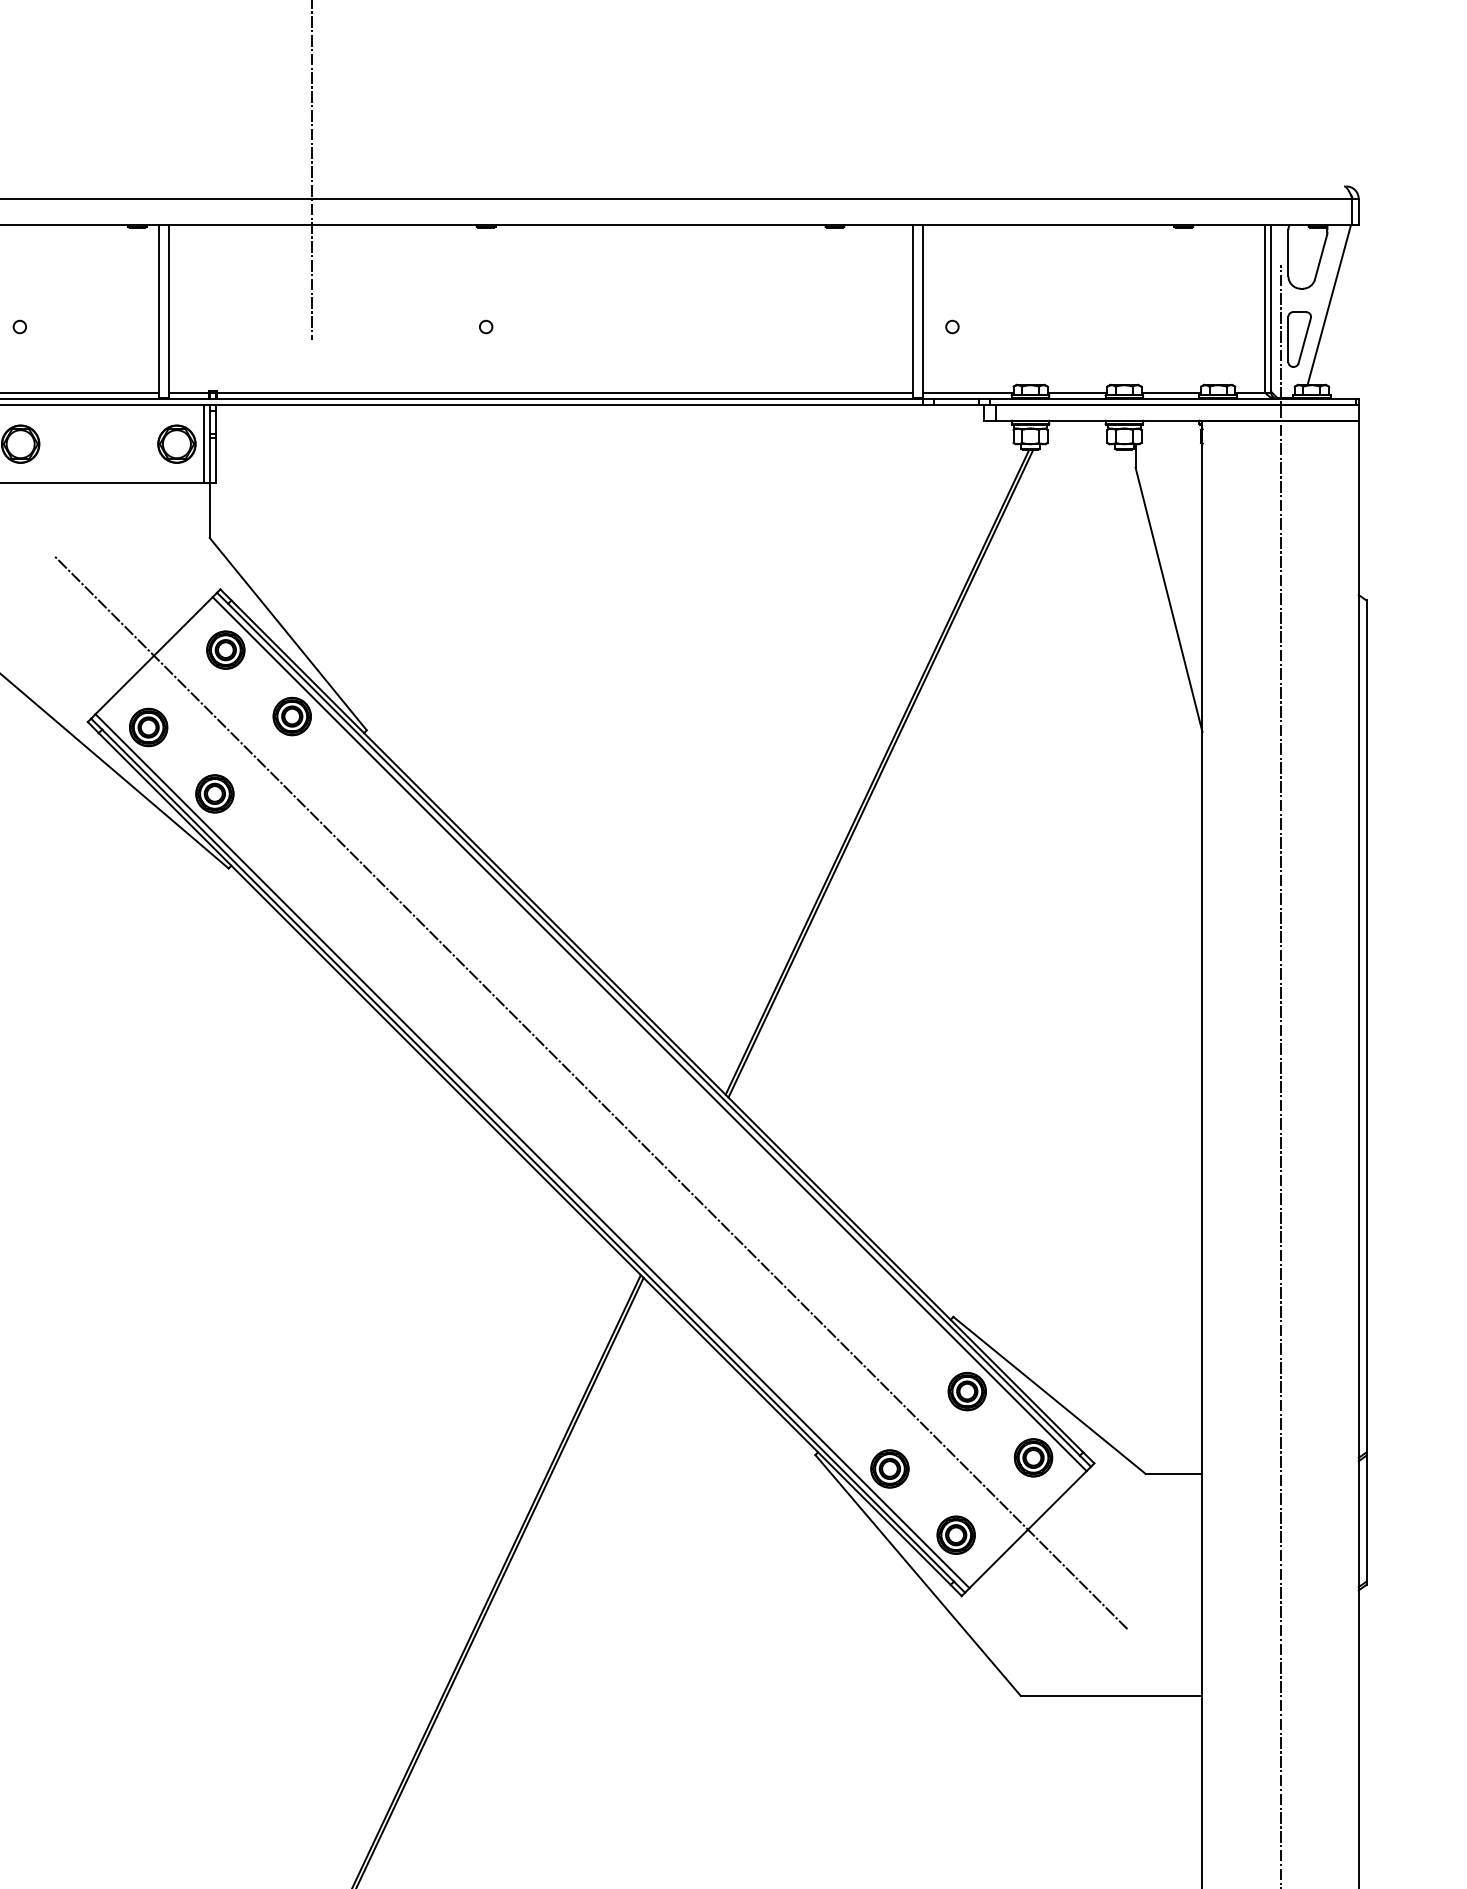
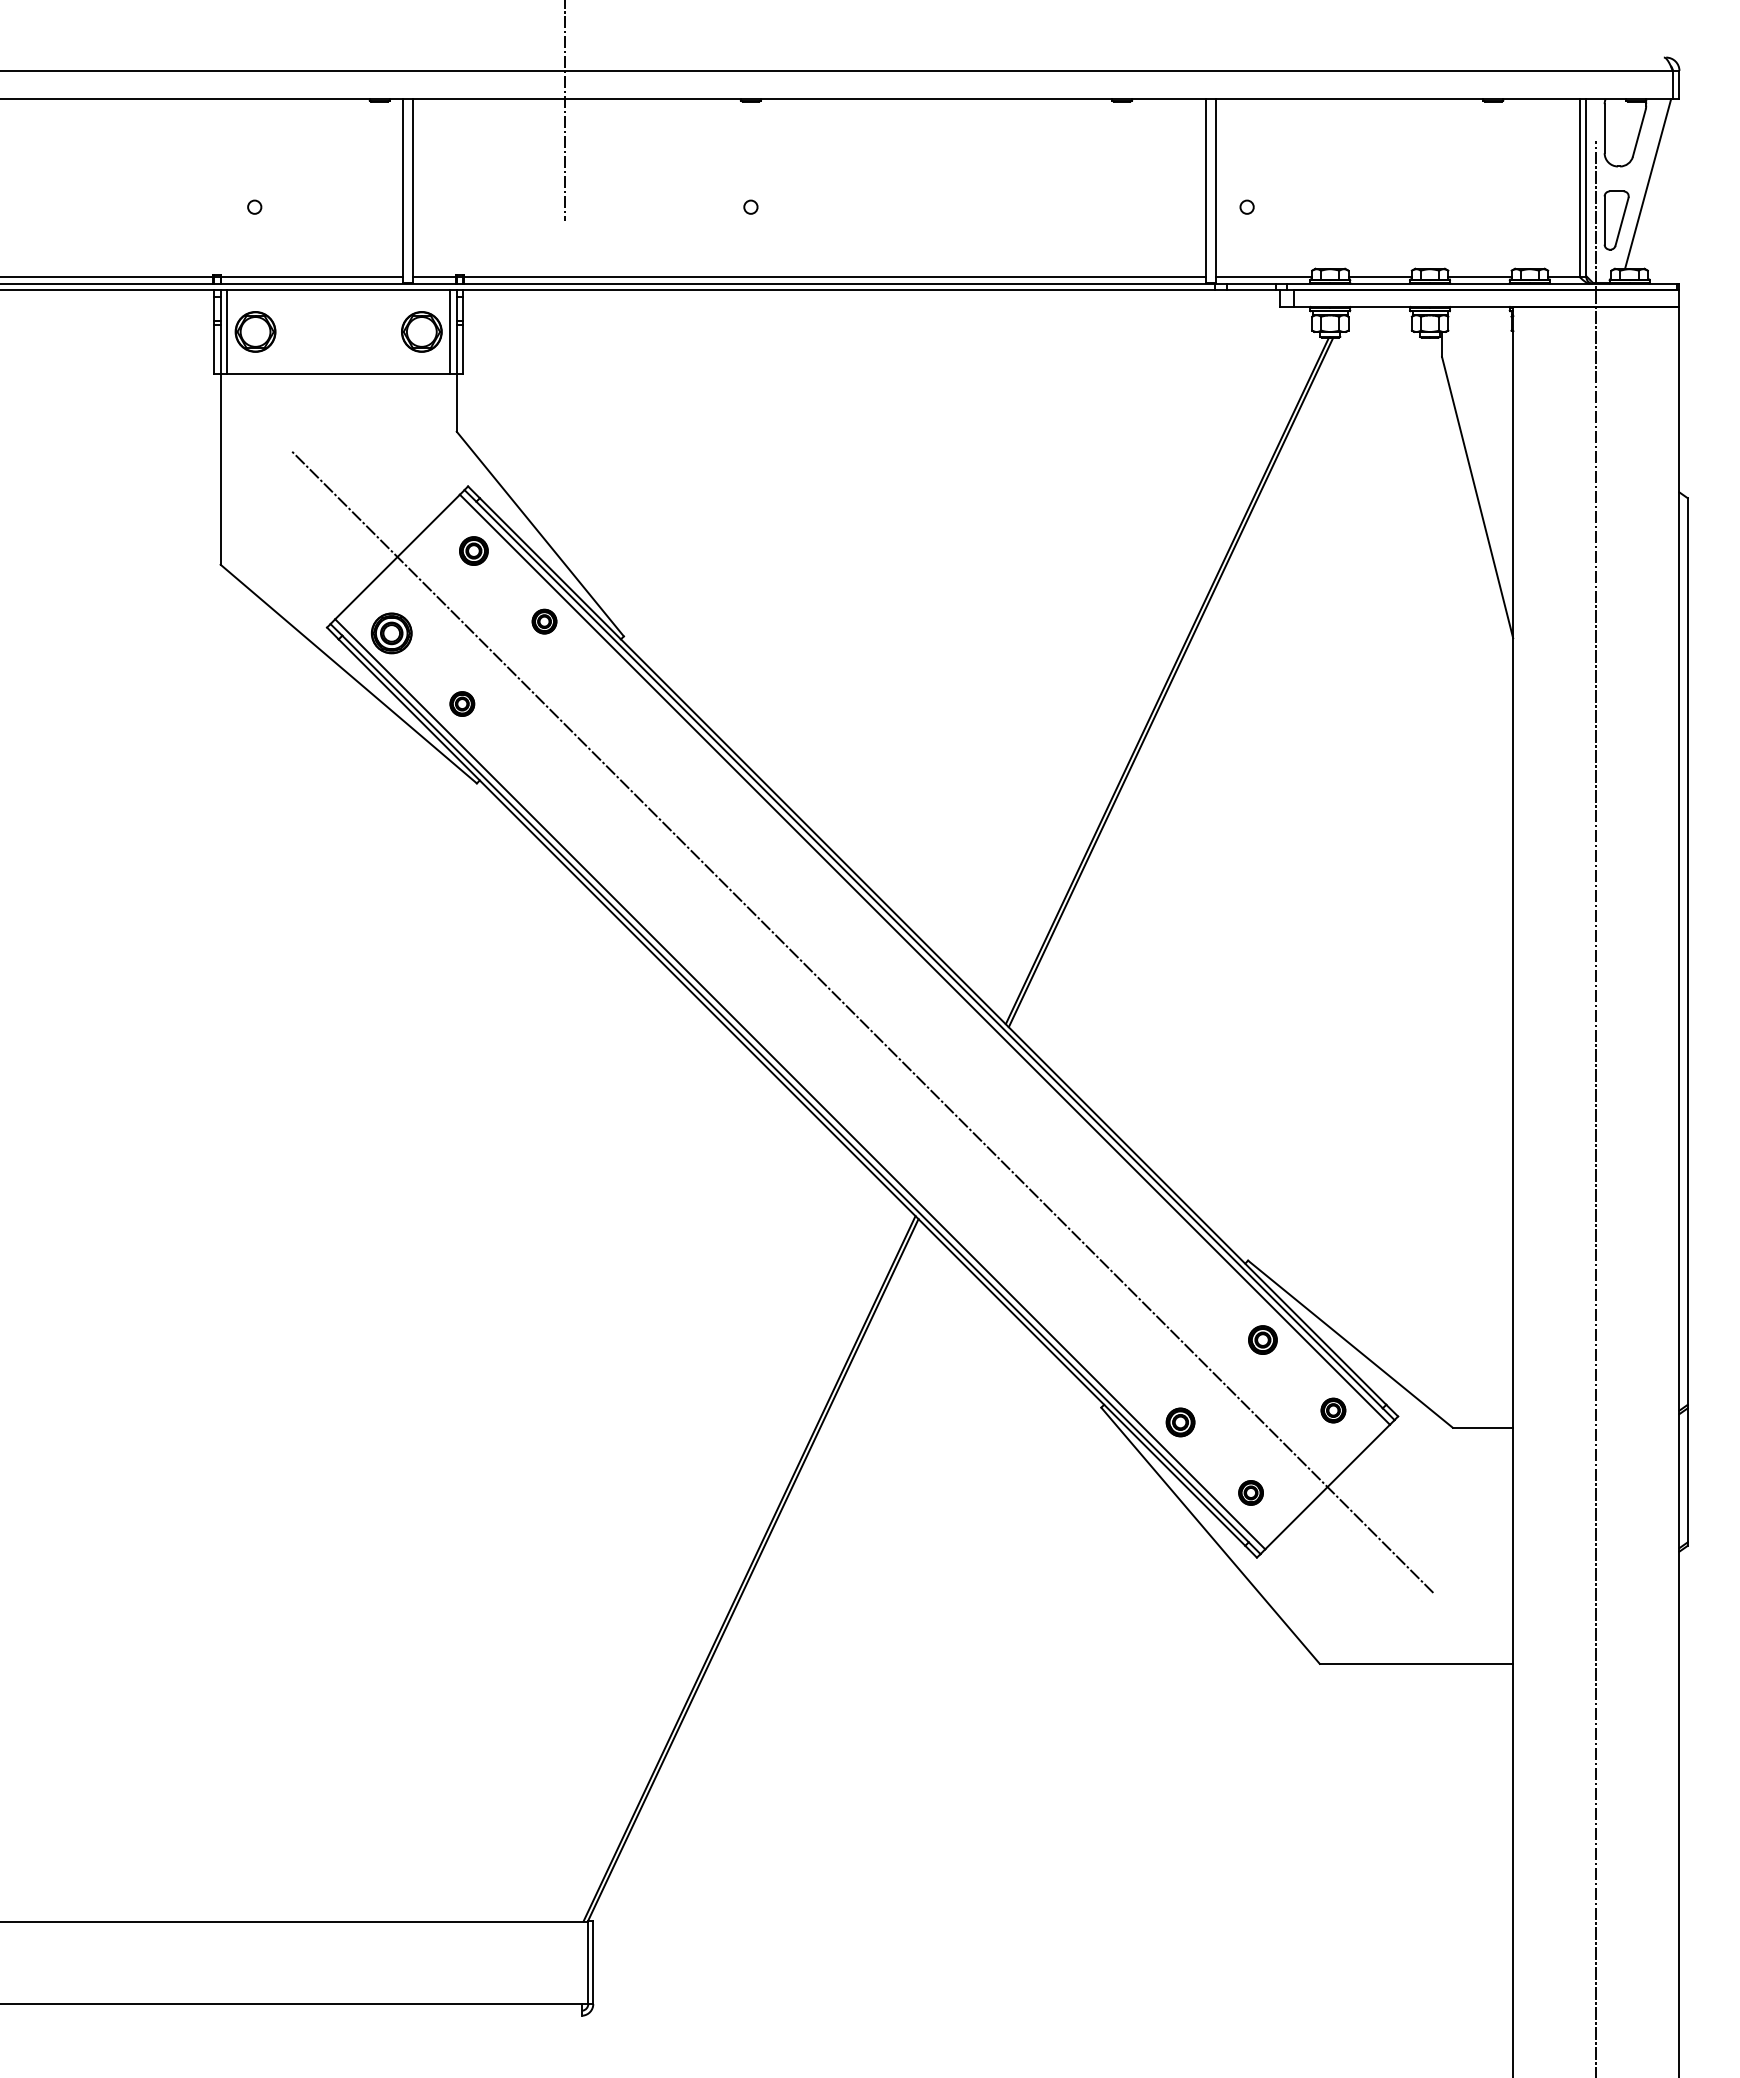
part: (225, 649) -> (473, 550), size x0.7
part: (292, 716) -> (544, 621), size x0.6
part: (215, 793) -> (462, 703), size x0.6
part: (966, 1391) -> (1262, 1339), size x0.7
part: (1033, 1457) -> (1333, 1410), size x0.6
part: (889, 1469) -> (1180, 1422), size x0.7
part: (955, 1534) -> (1250, 1492), size x0.6

